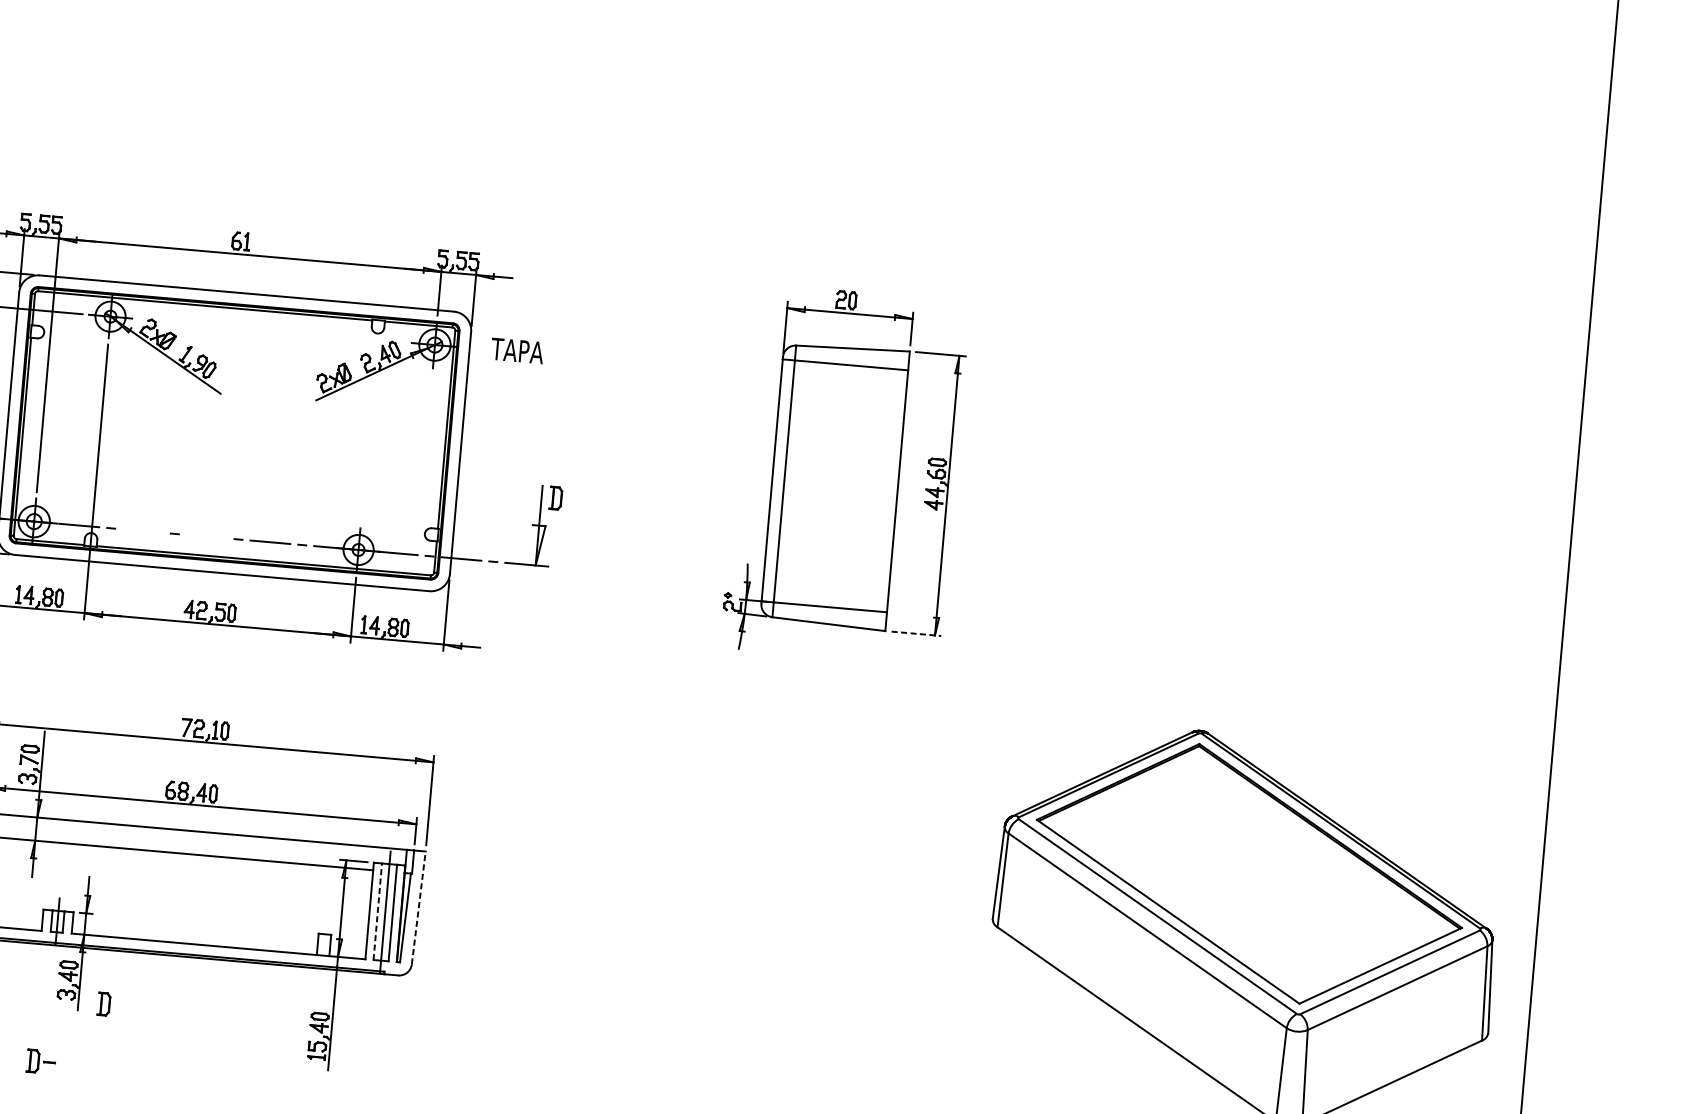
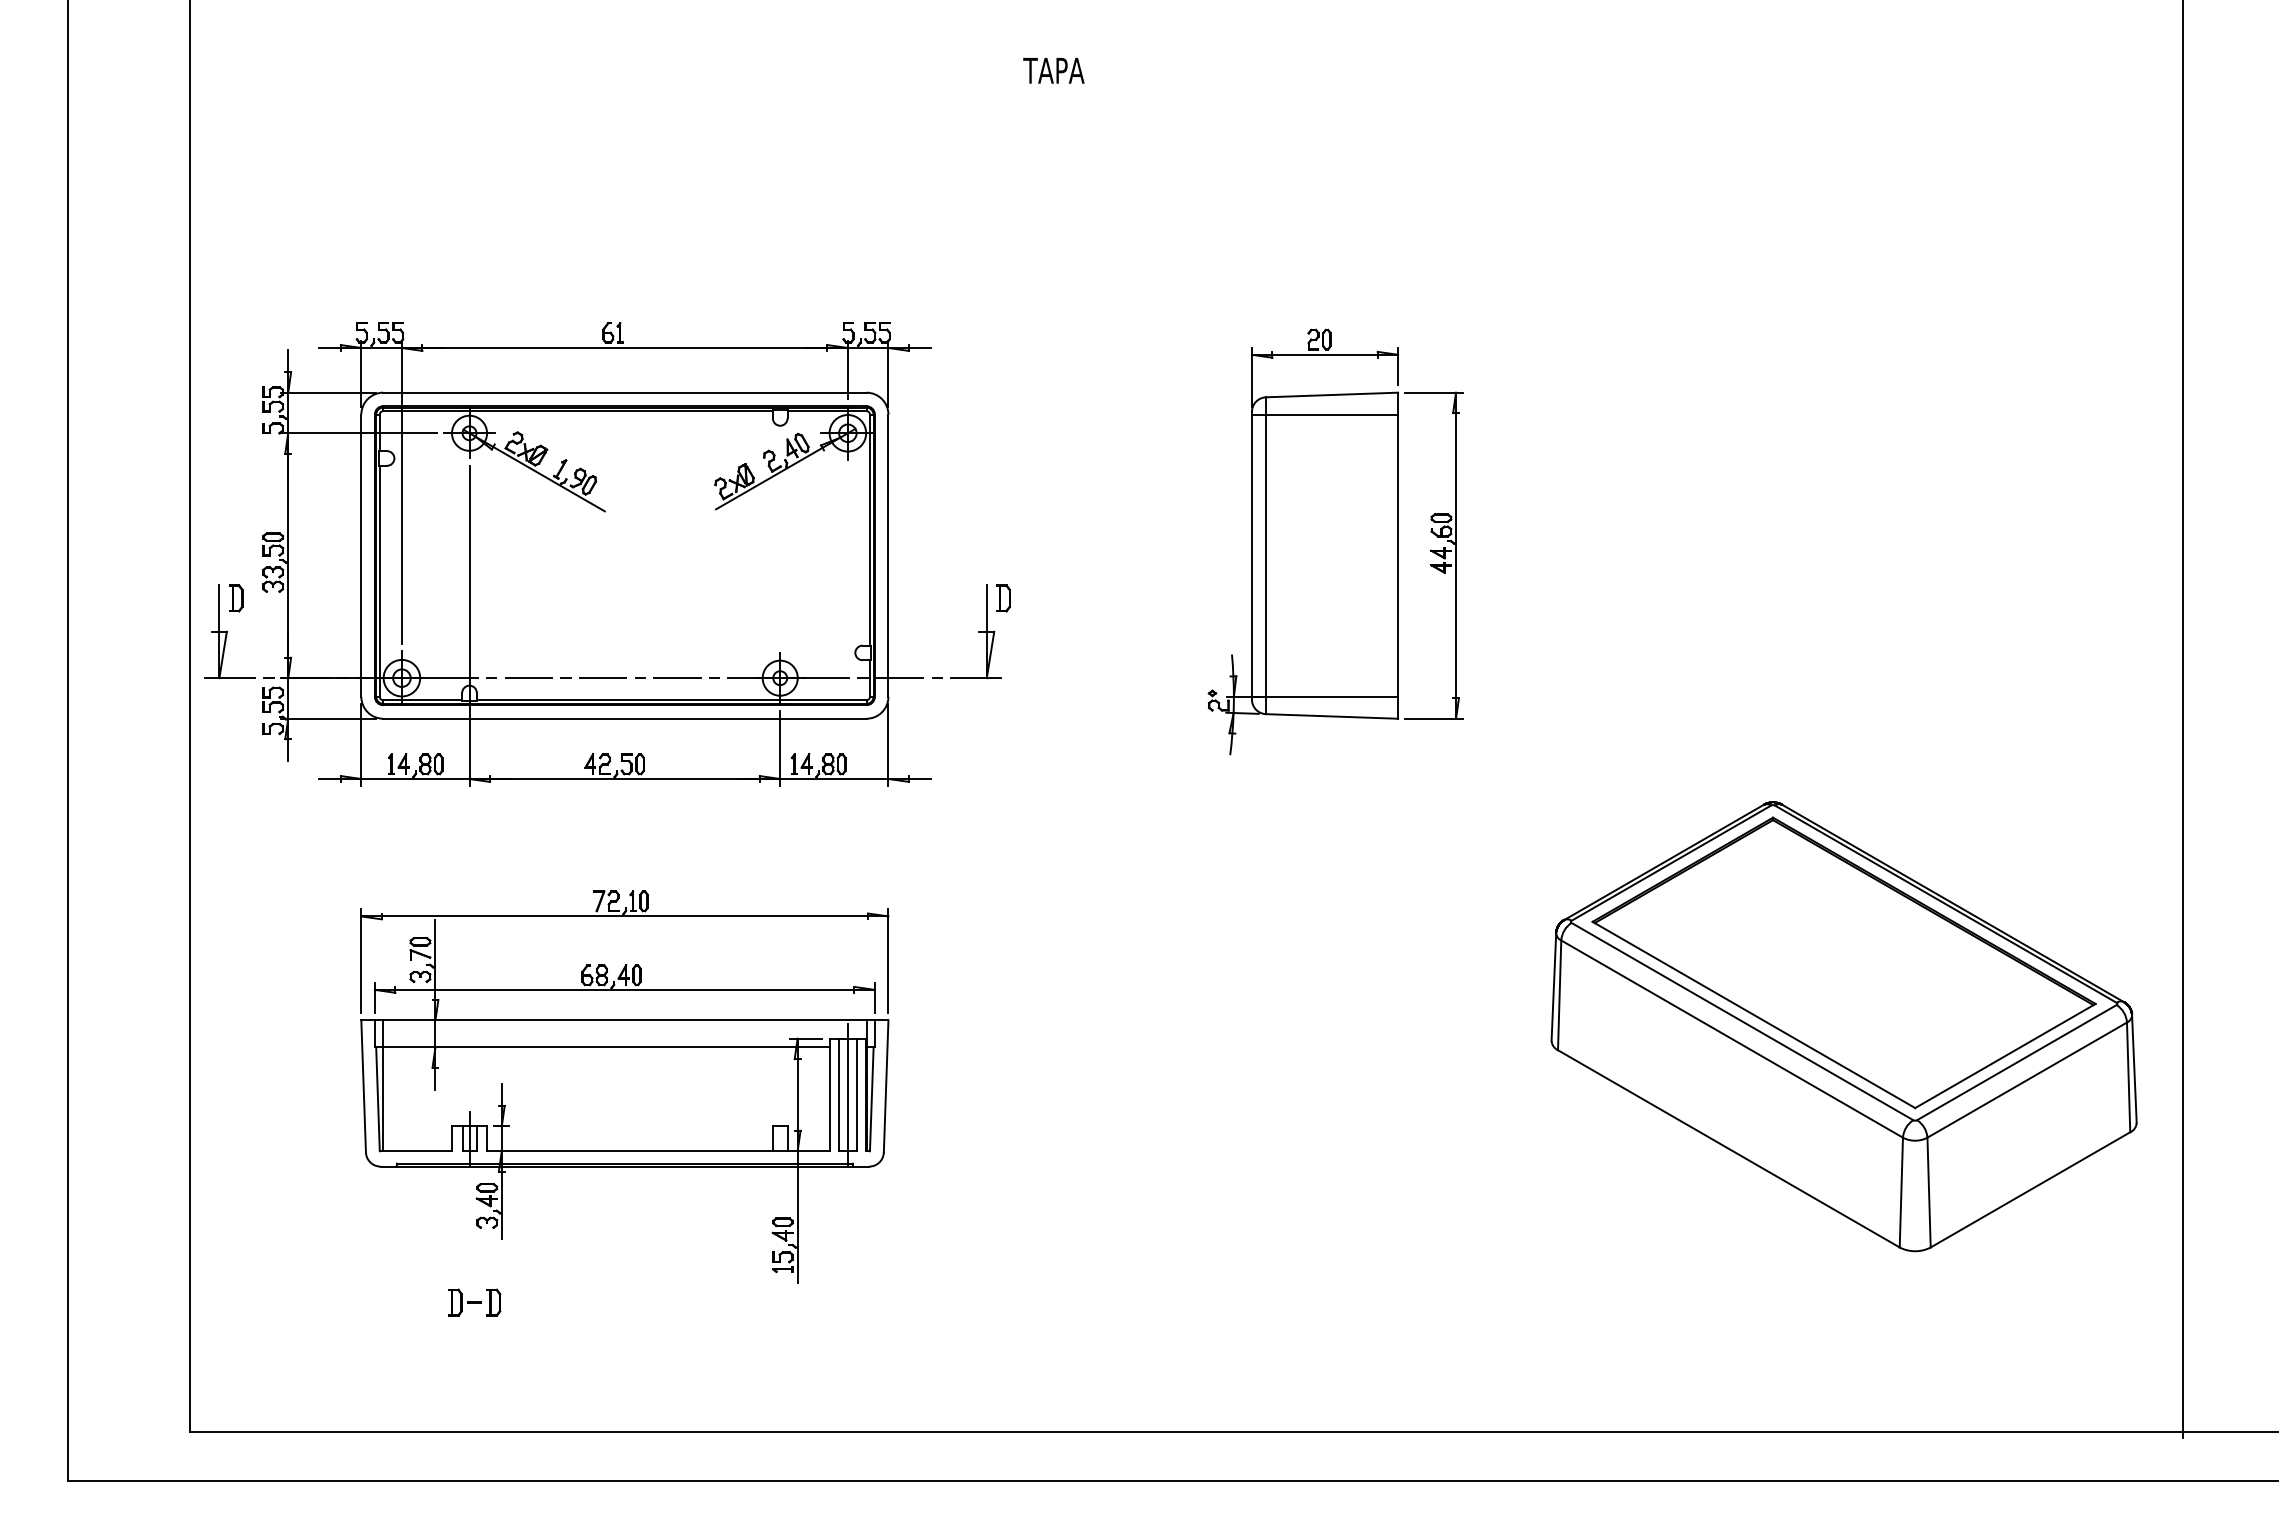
text: (517, 350) -> (1053, 70), moved
line: (142, 531) -> (528, 678), added
line: (206, 536) -> (602, 678), added
line: (916, 633) -> (1434, 718), dashed -> solid
line: (419, 907) -> (886, 1085), dashed -> solid
line: (378, 911) -> (839, 1094), dashed -> solid
part: (103, 1004) -> (493, 1302), moved

